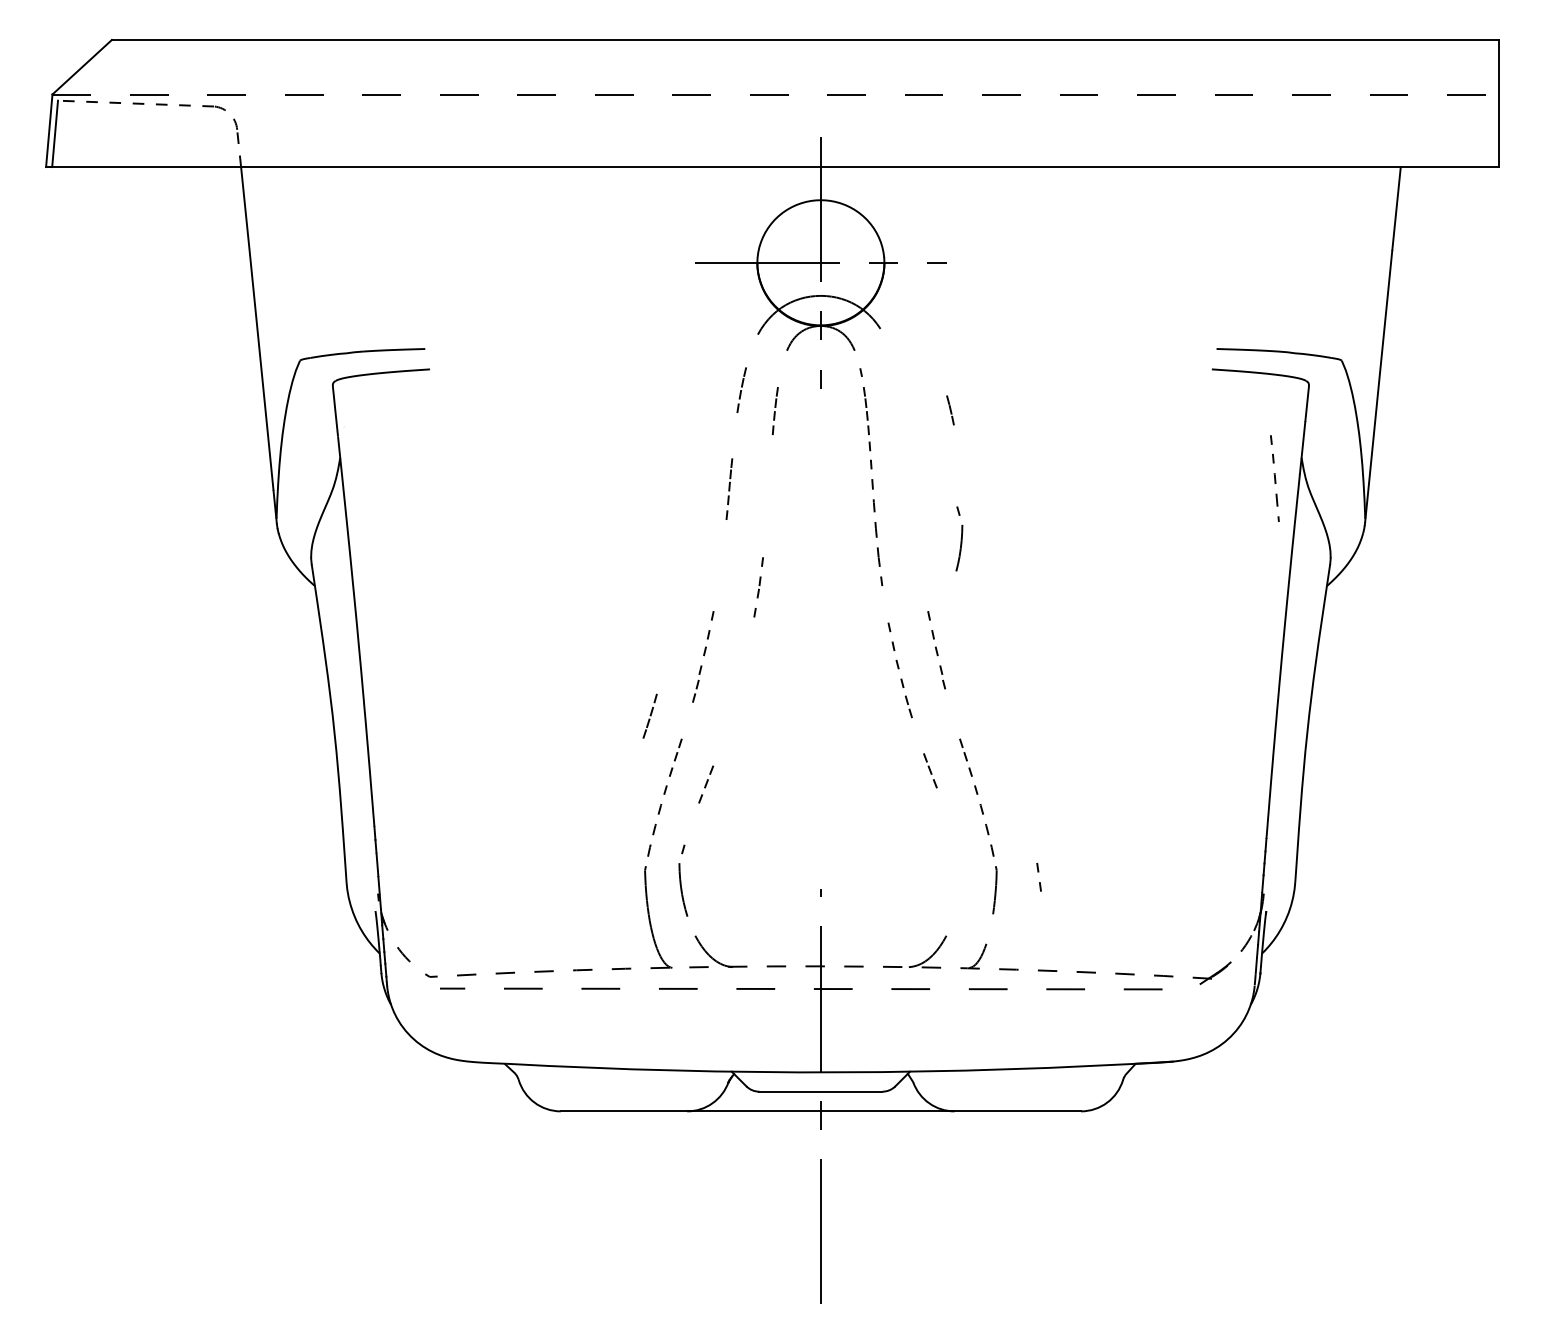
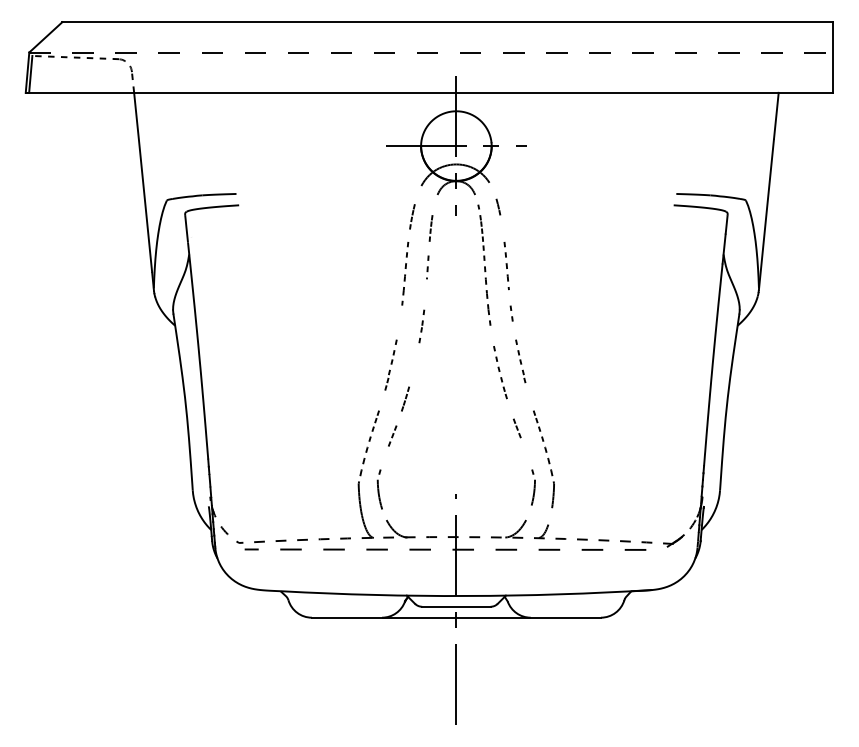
line: (950, 409) -> (498, 206), moved
part: (1274, 479) -> (506, 266), moved
part: (768, 481) -> (427, 267), added
part: (729, 492) -> (405, 273), size x1.67
part: (959, 538) -> (533, 487), moved
part: (650, 715) -> (405, 398), moved
line: (1038, 871) -> (511, 310), moved

